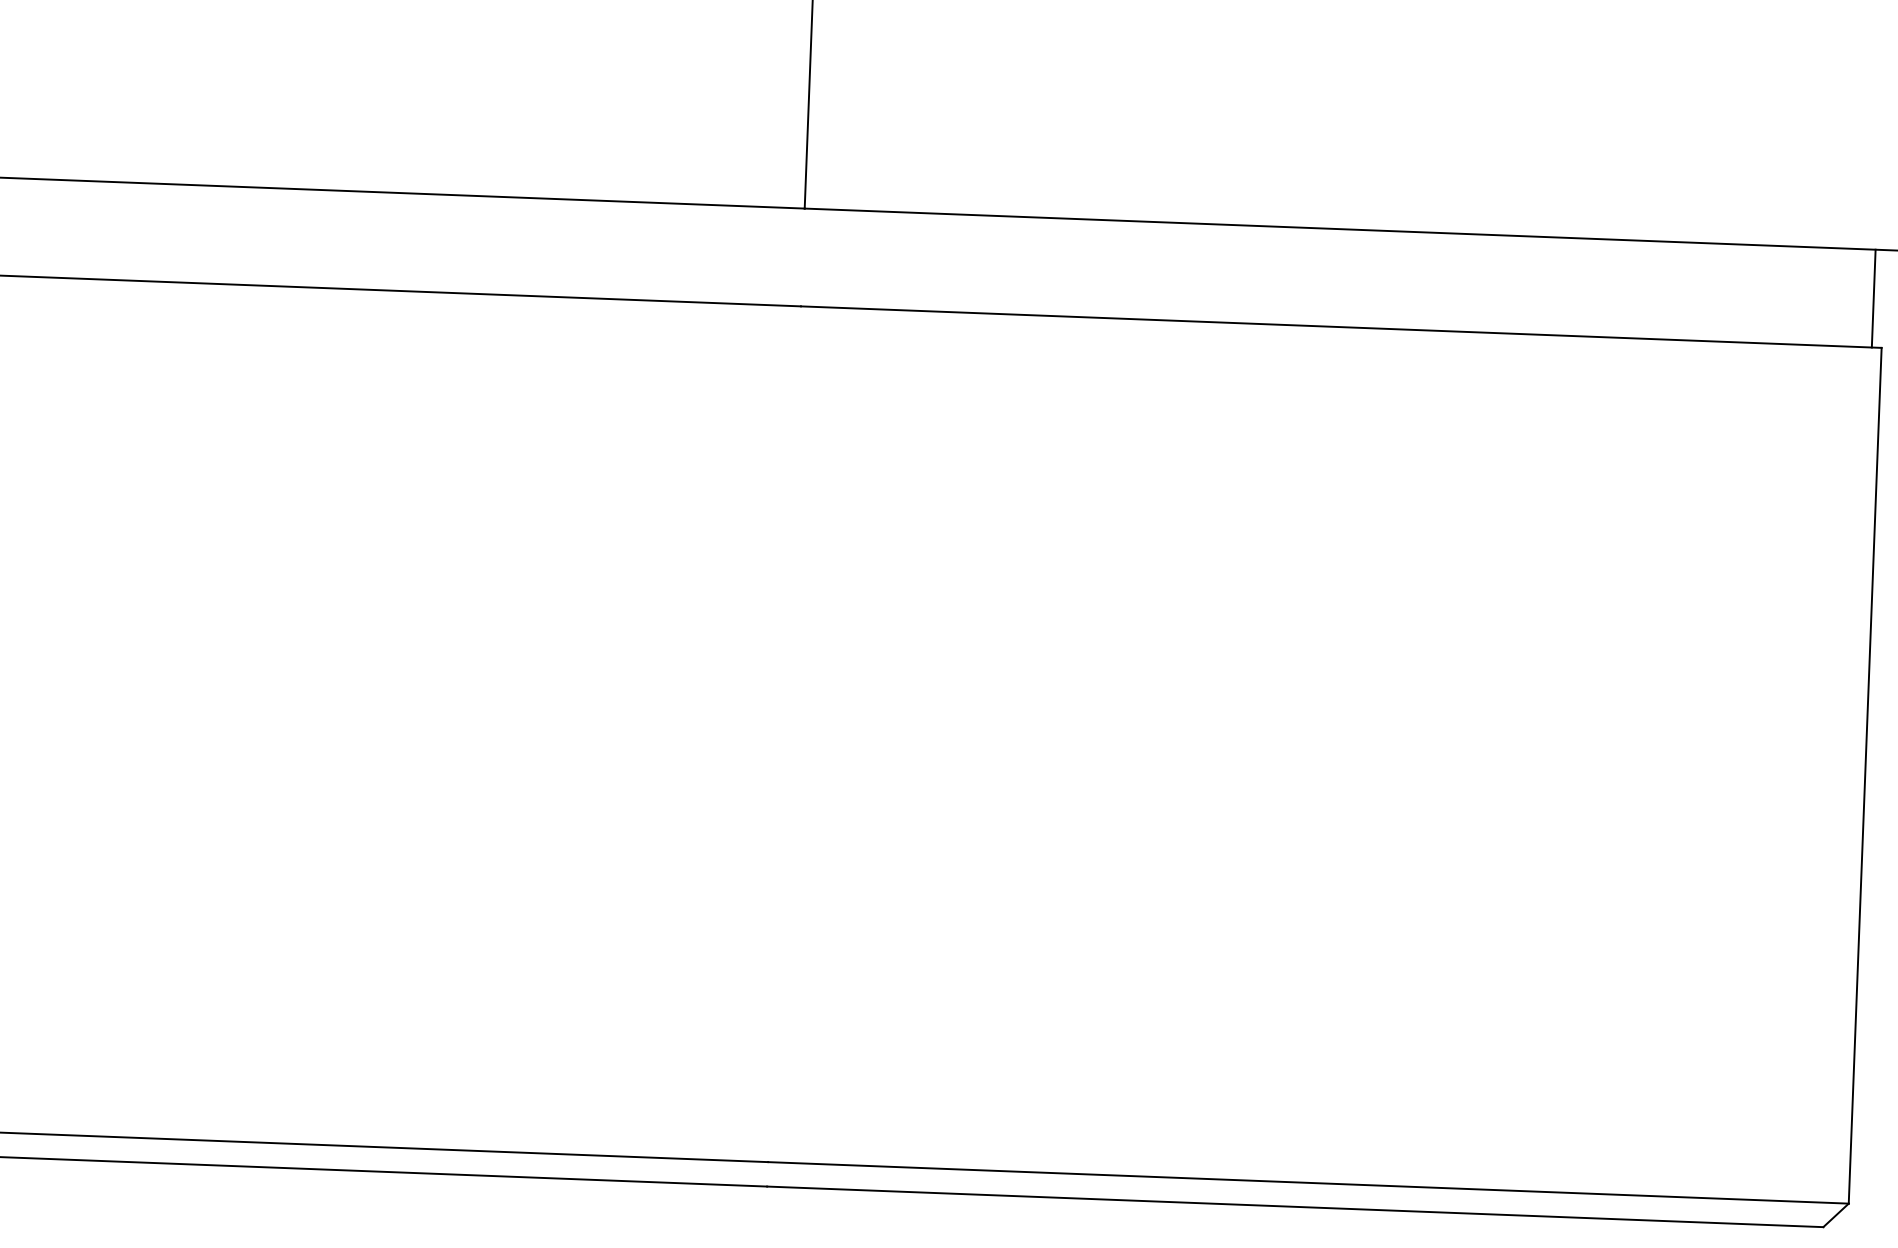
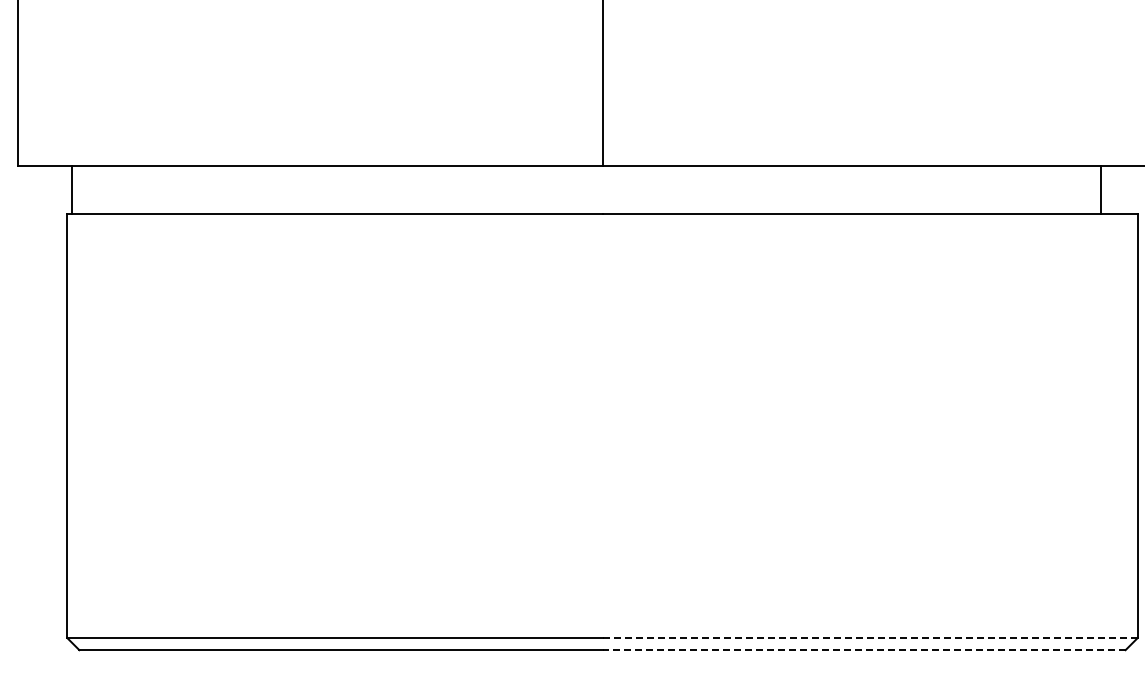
line: (1873, 297) -> (1100, 189), moved
line: (1309, 1183) -> (870, 638), solid -> dashed
line: (1296, 1207) -> (864, 650), solid -> dashed

